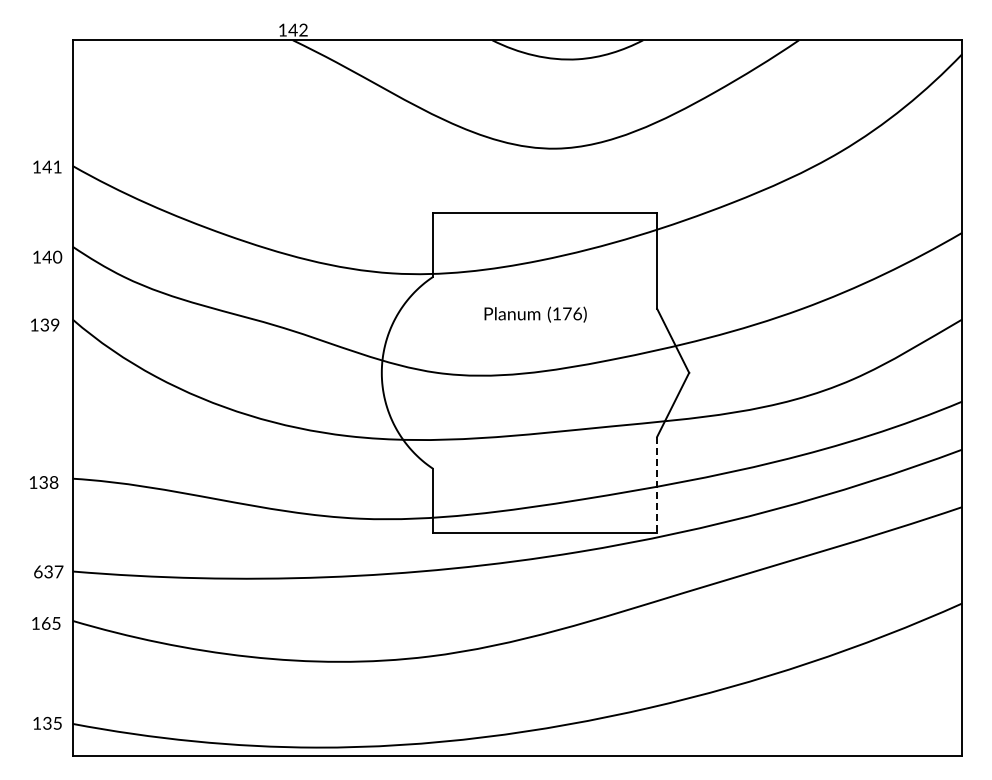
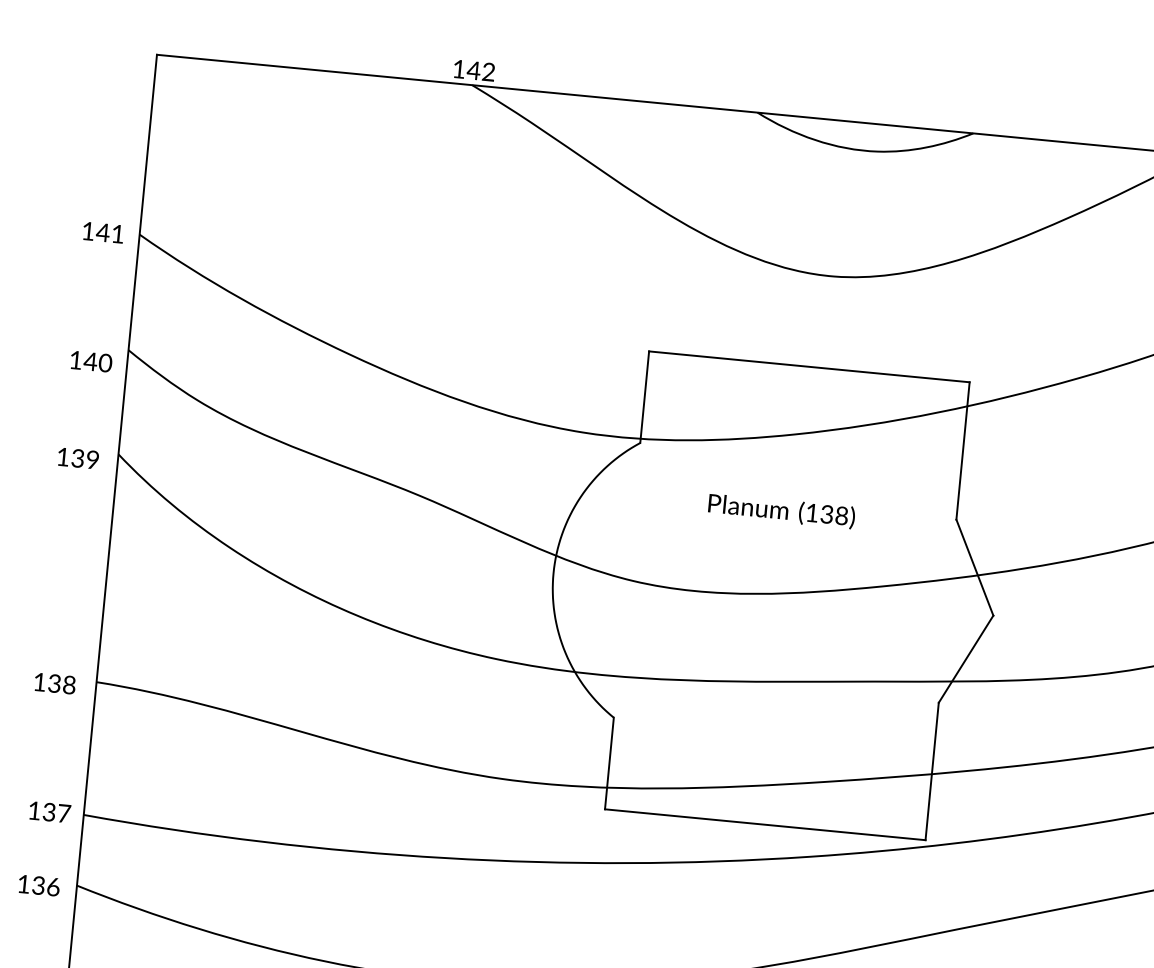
text: (572, 313) -> (834, 514), (176) -> (138)
line: (657, 484) -> (932, 771), dashed -> solid
text: (38, 571) -> (34, 810), 637 -> 137
text: (51, 623) -> (46, 886), 165 -> 136

